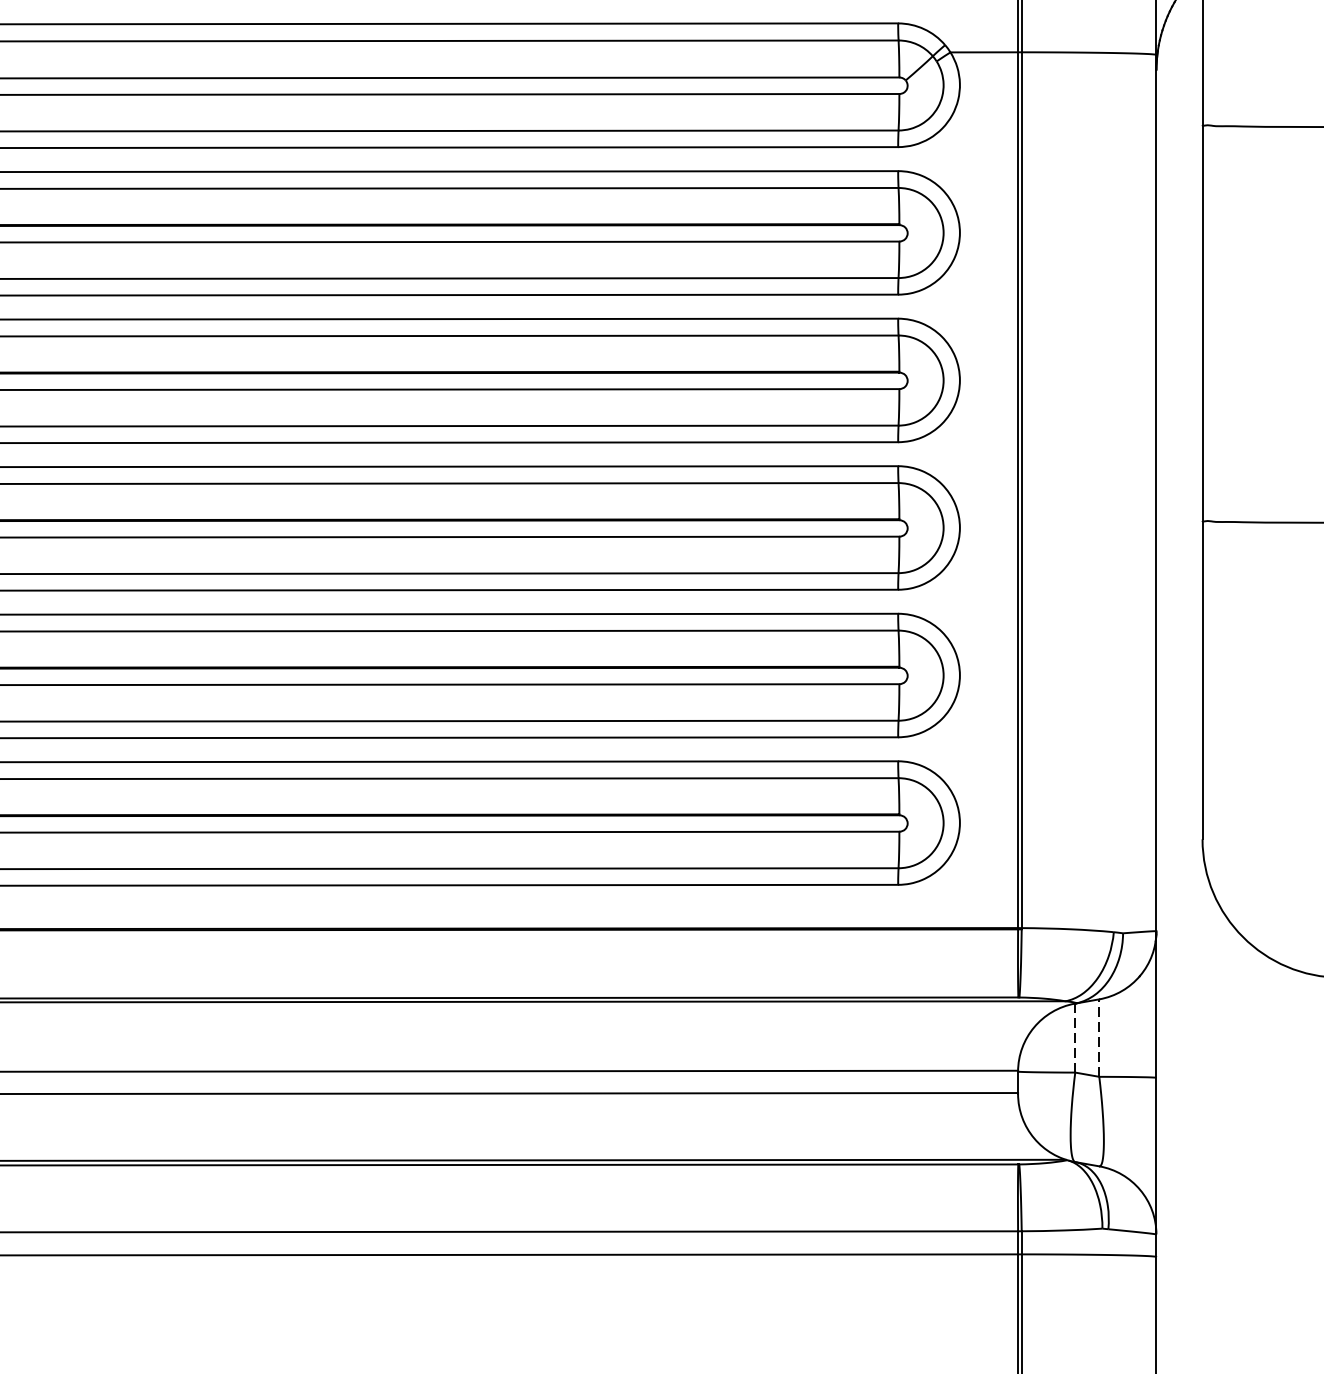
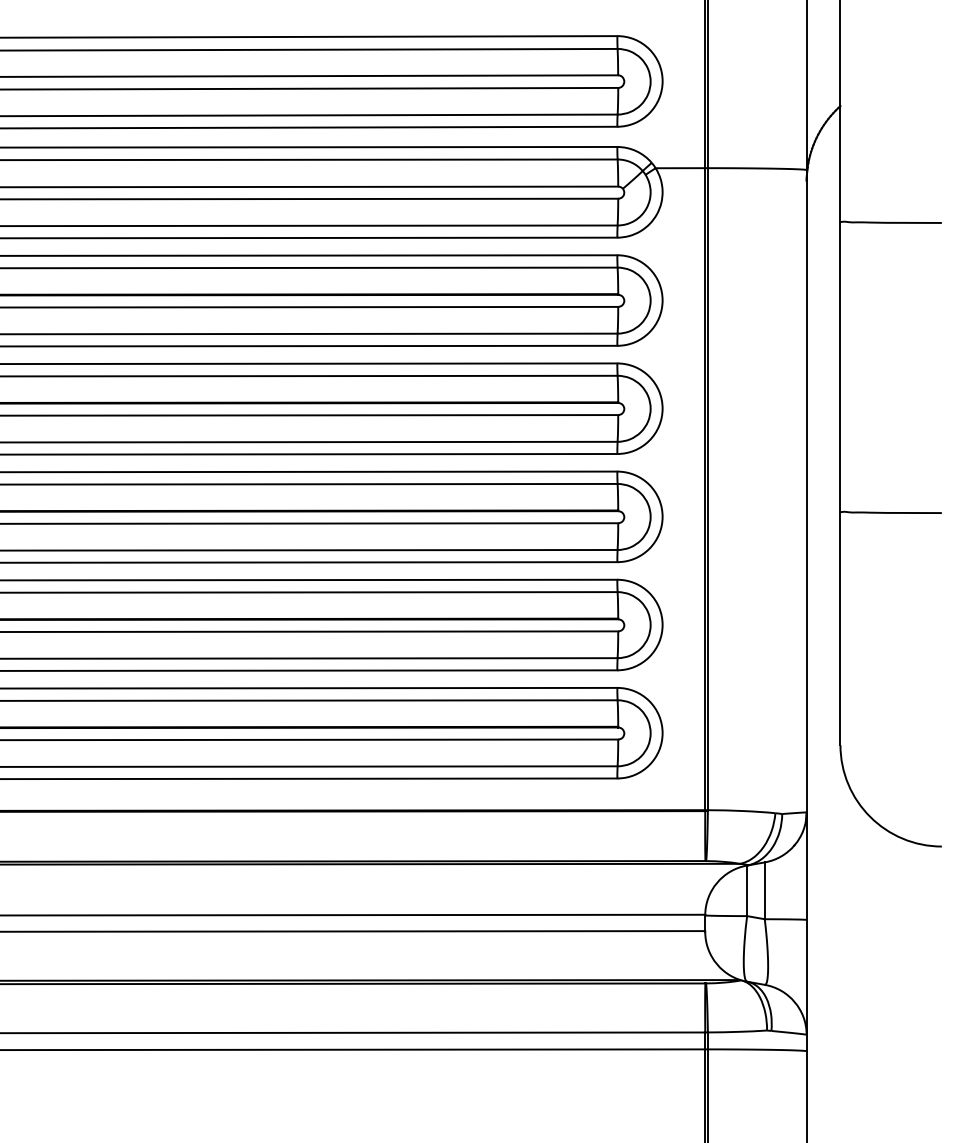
line: (1075, 1037) -> (747, 890), dashed -> solid
line: (1098, 1037) -> (764, 890), dashed -> solid

